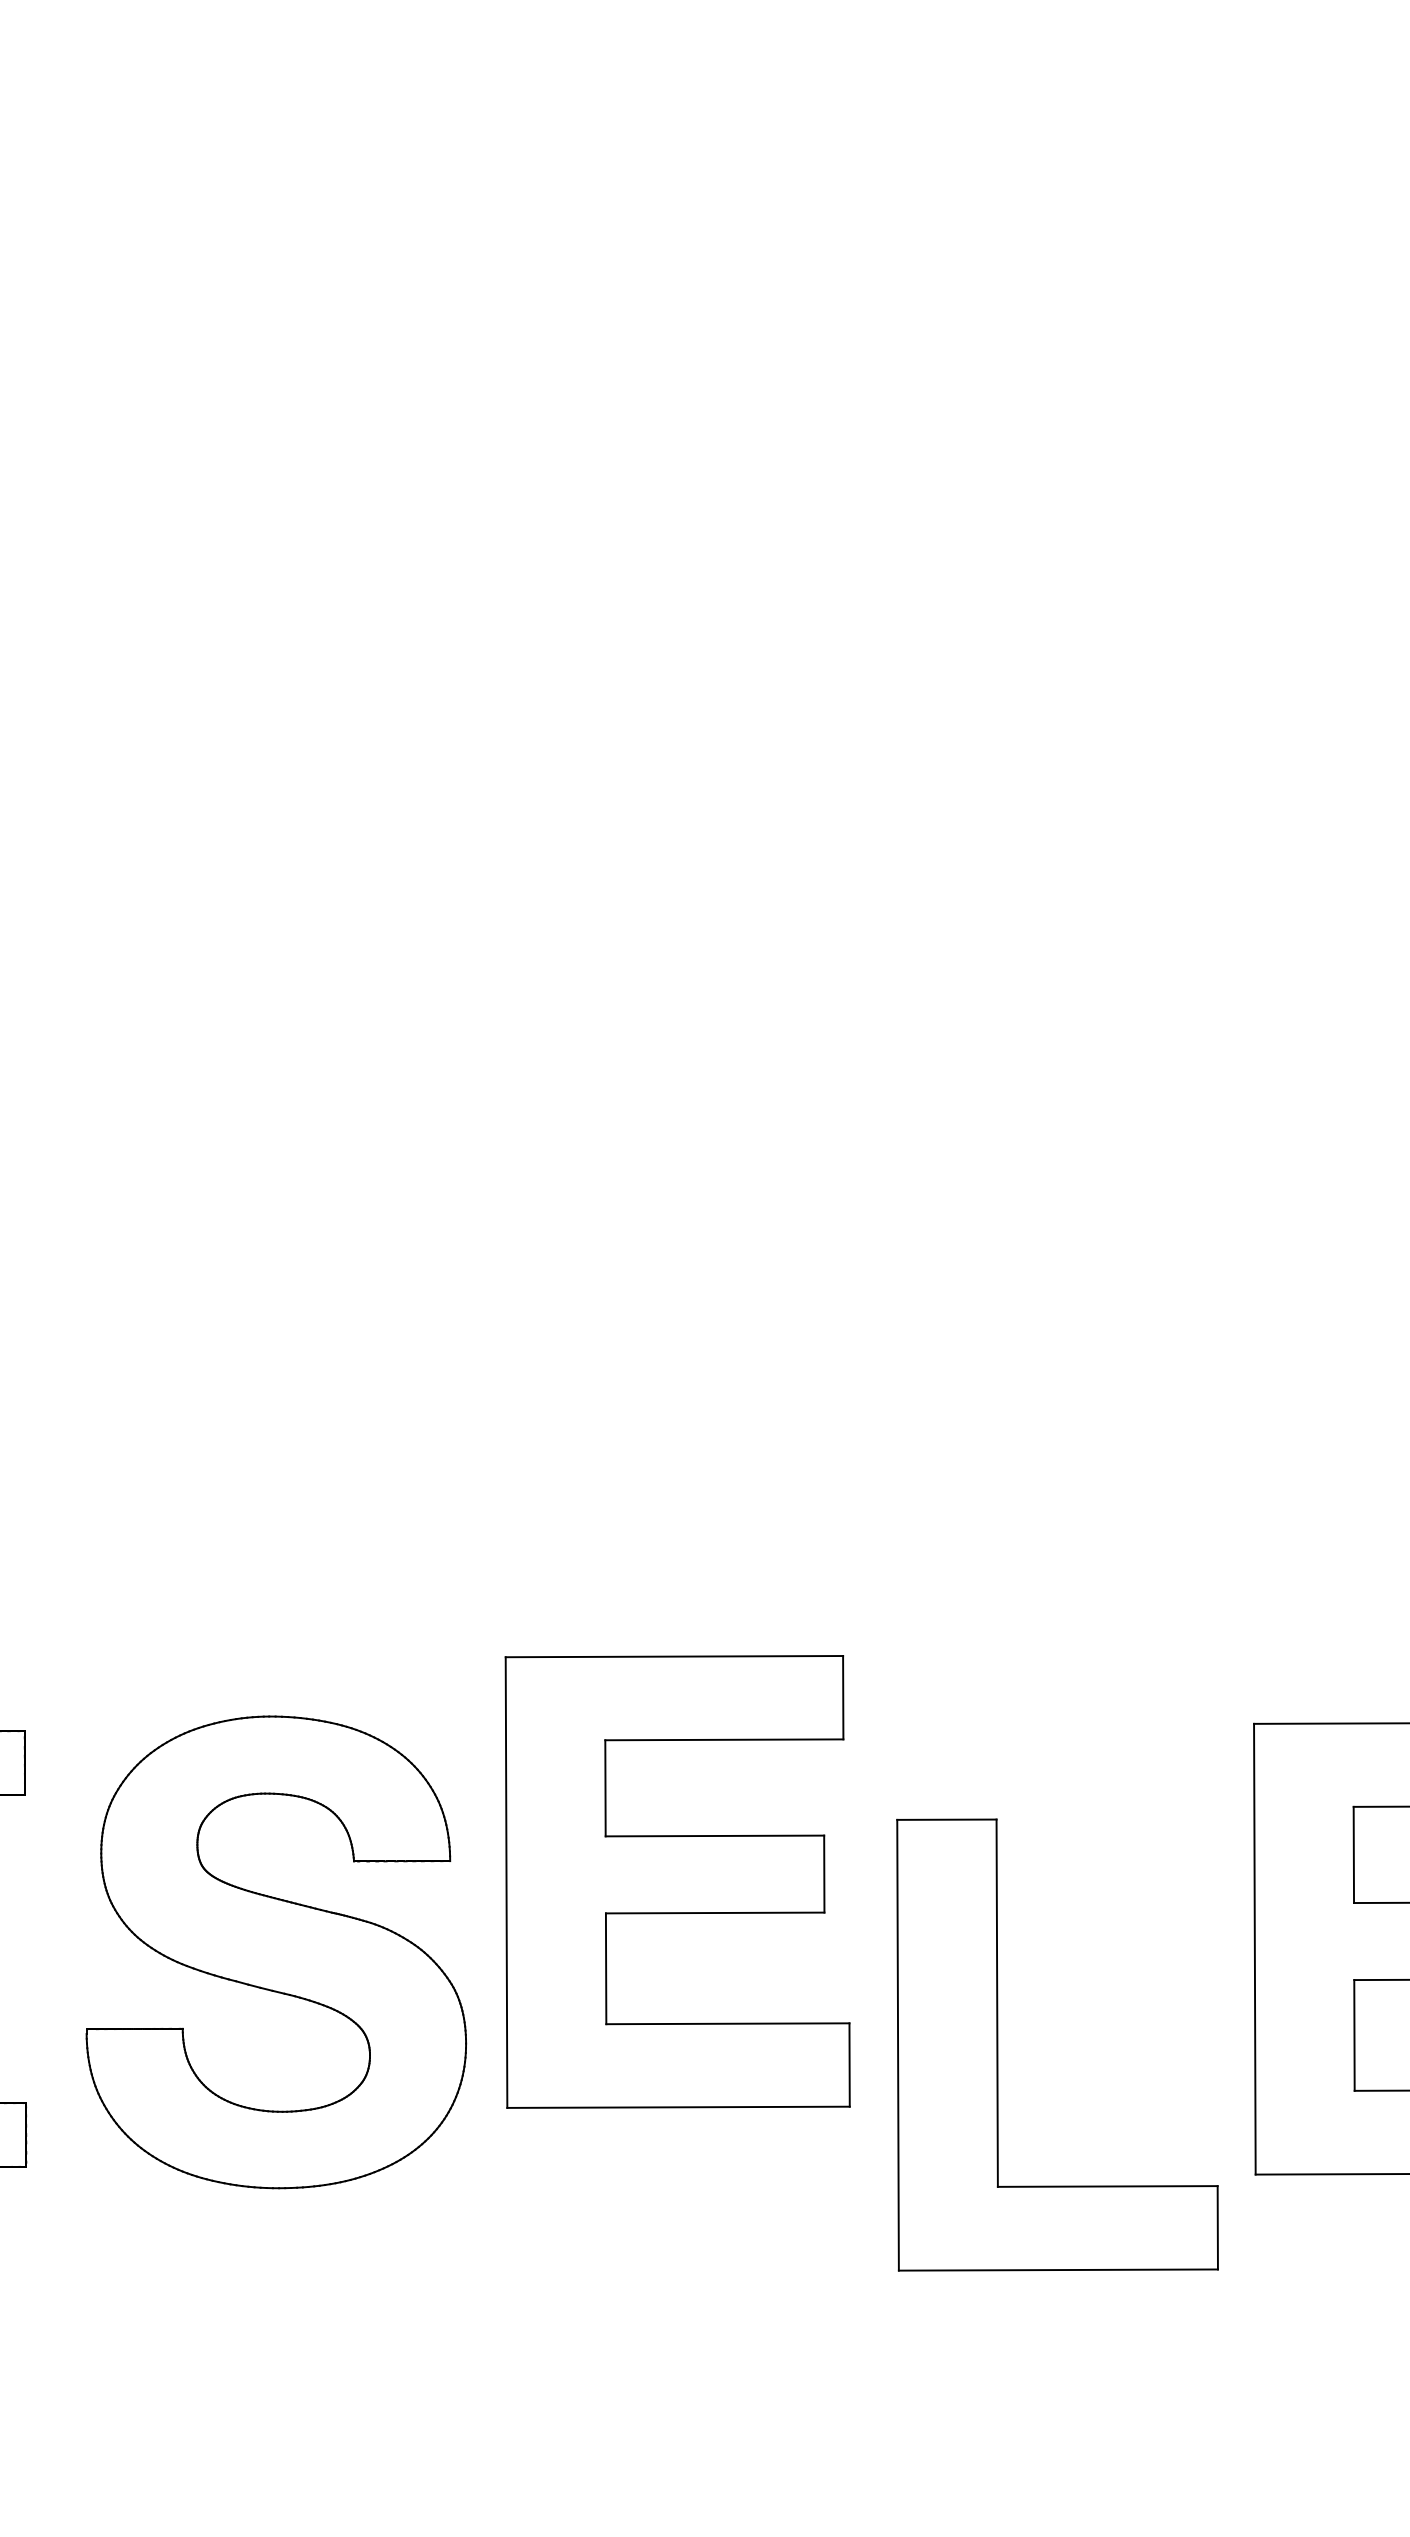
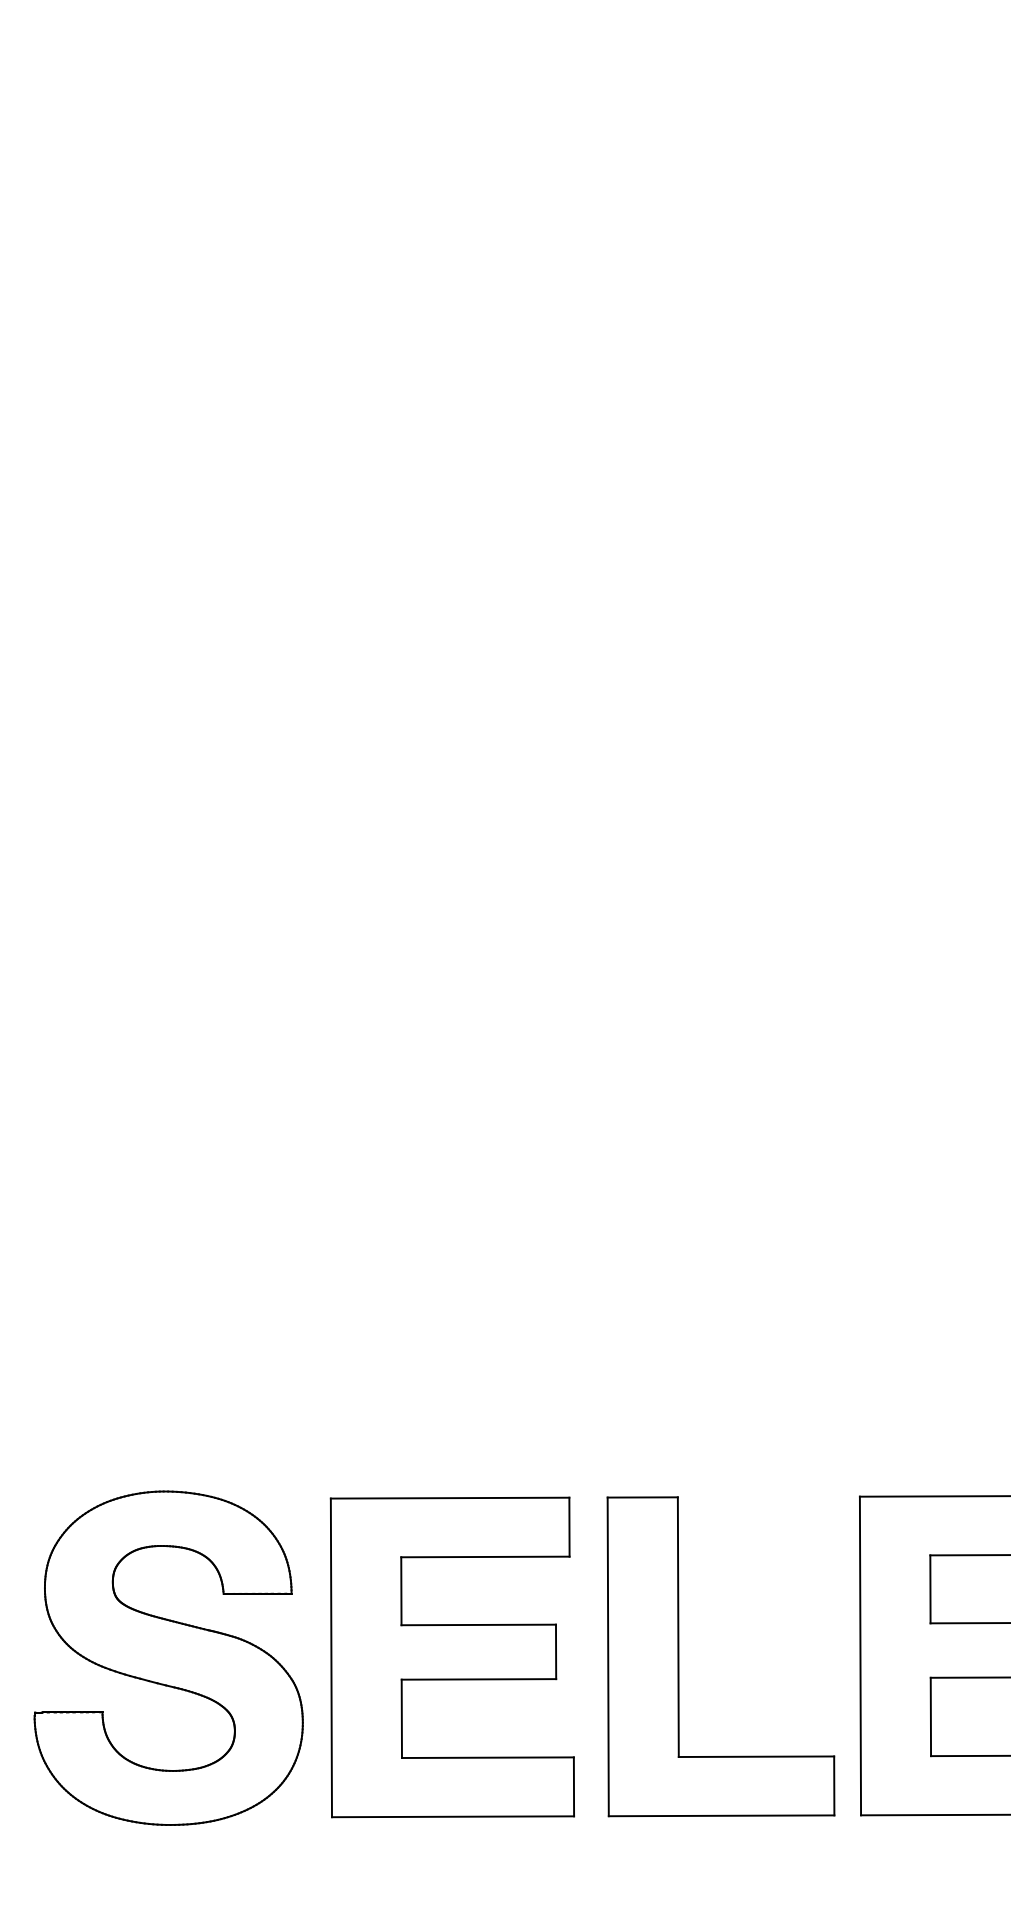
part: (676, 1882) -> (451, 1657), moved
part: (998, 2044) -> (679, 1656), moved

